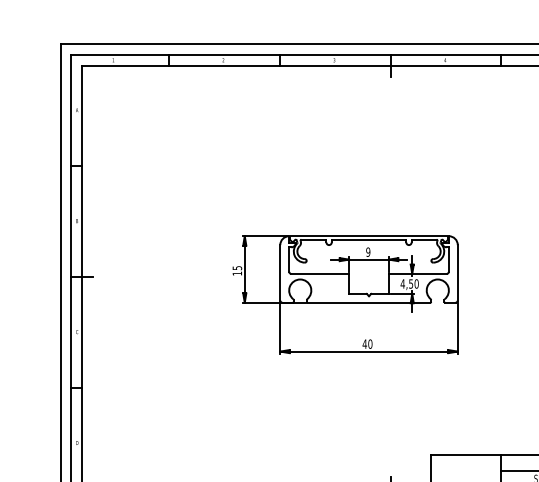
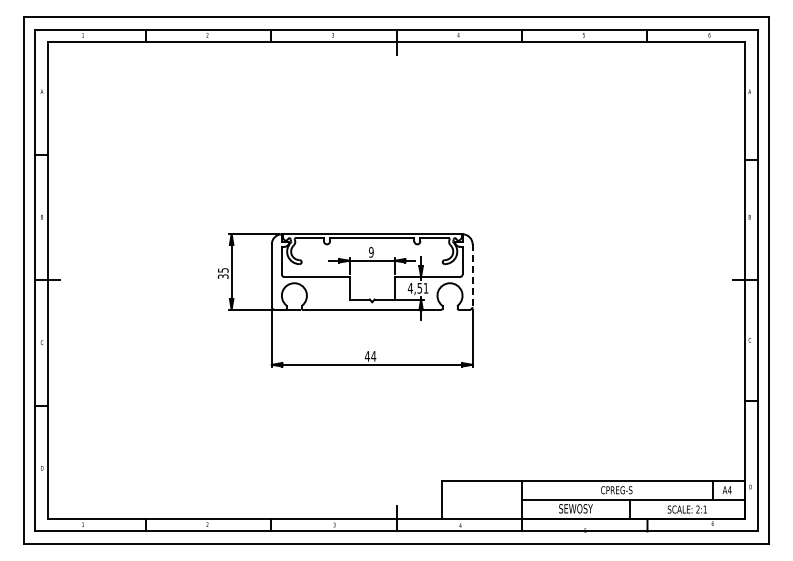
text: (236, 273) -> (222, 276), 15 -> 35
line: (457, 273) -> (472, 276), solid -> dashed
text: (416, 283) -> (425, 287), 4,50 -> 4,51
text: (370, 344) -> (373, 356), 40 -> 44

